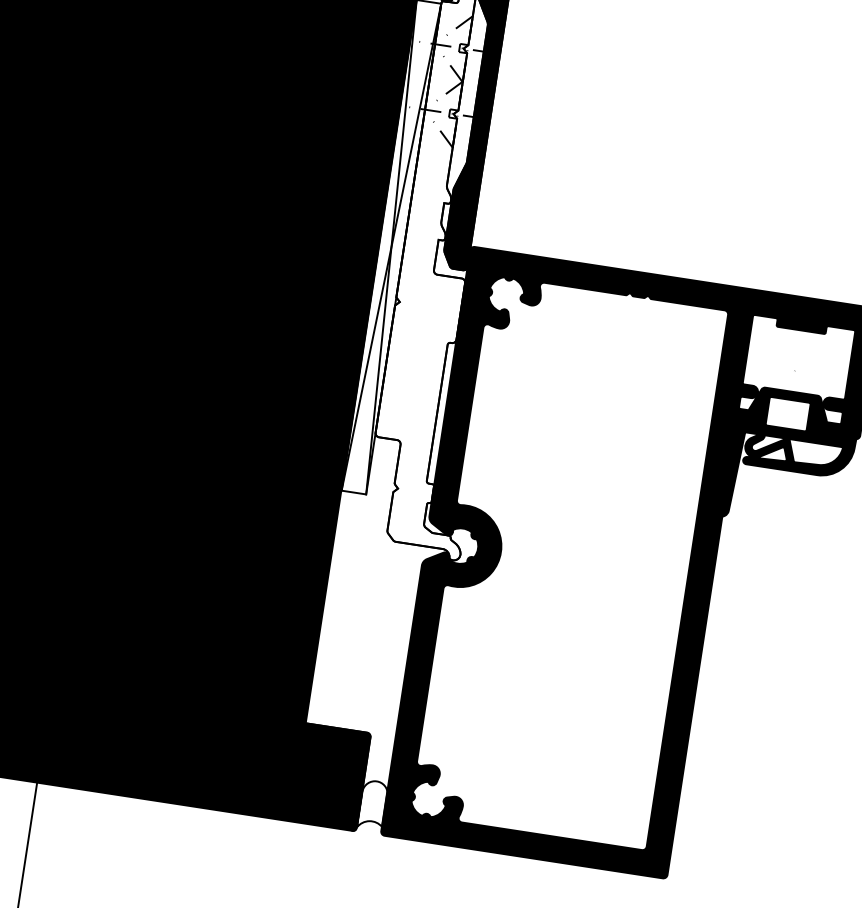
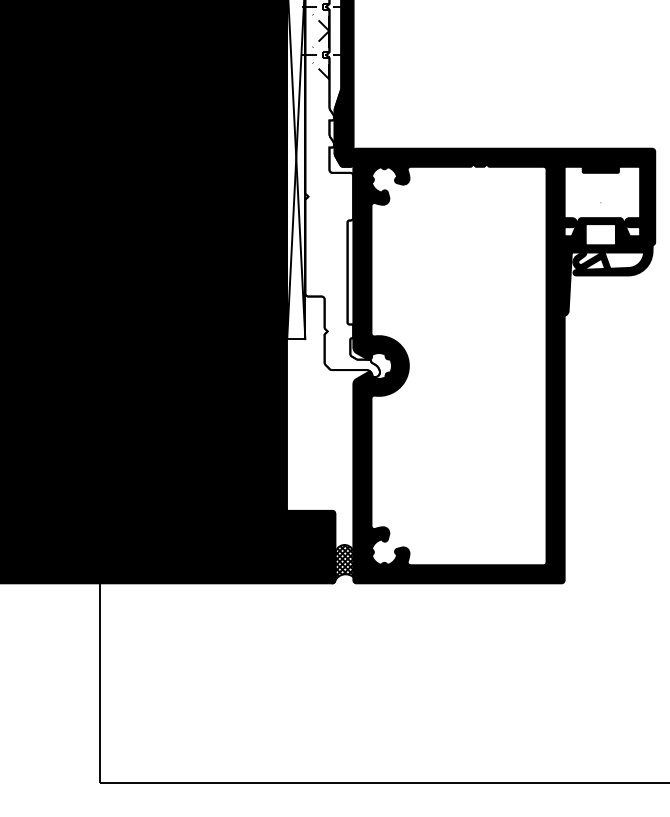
hatch: (373, 803) -> (344, 561), added

